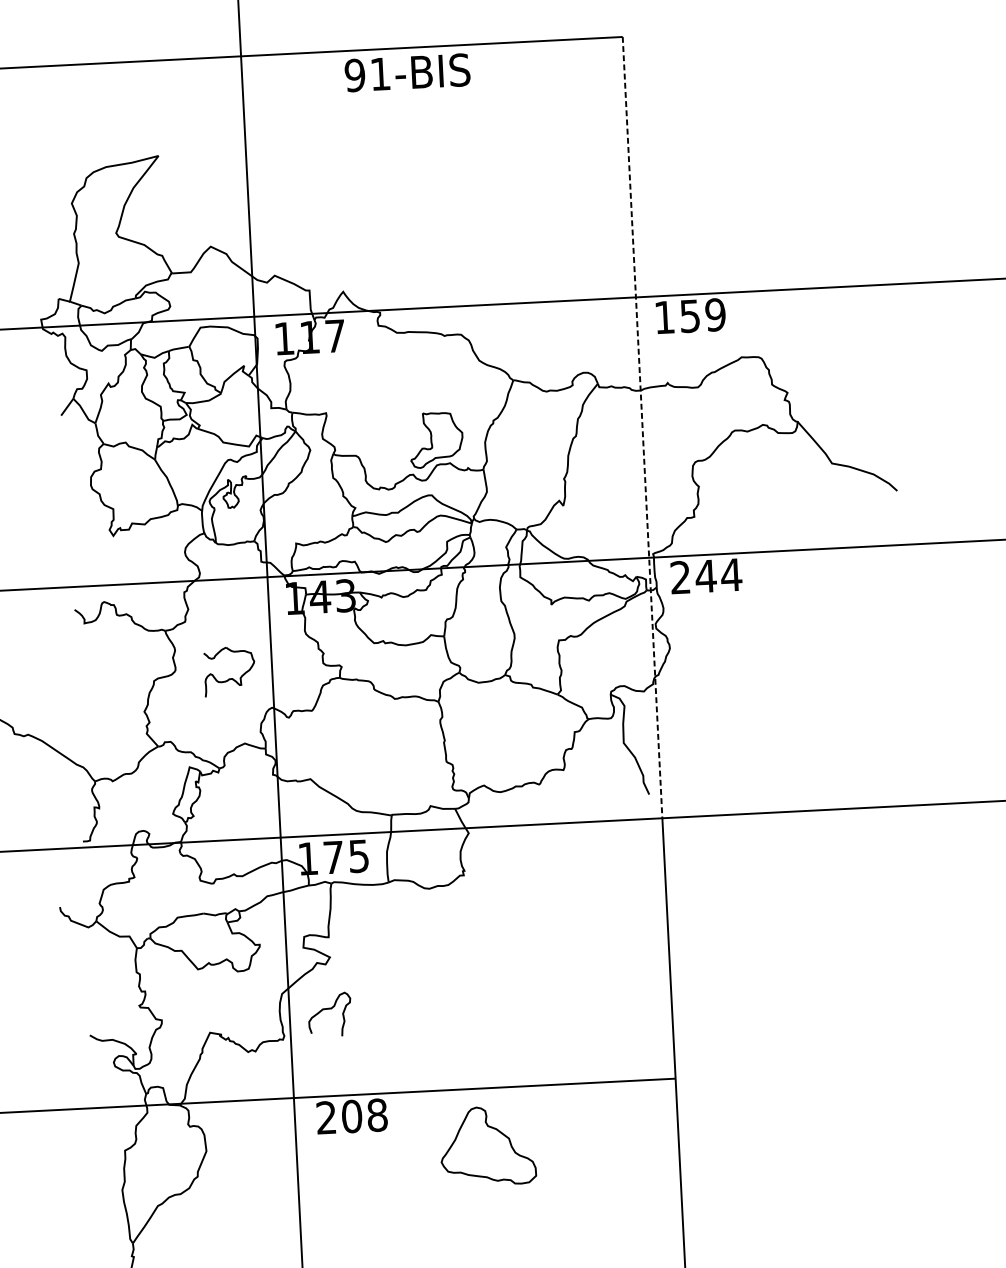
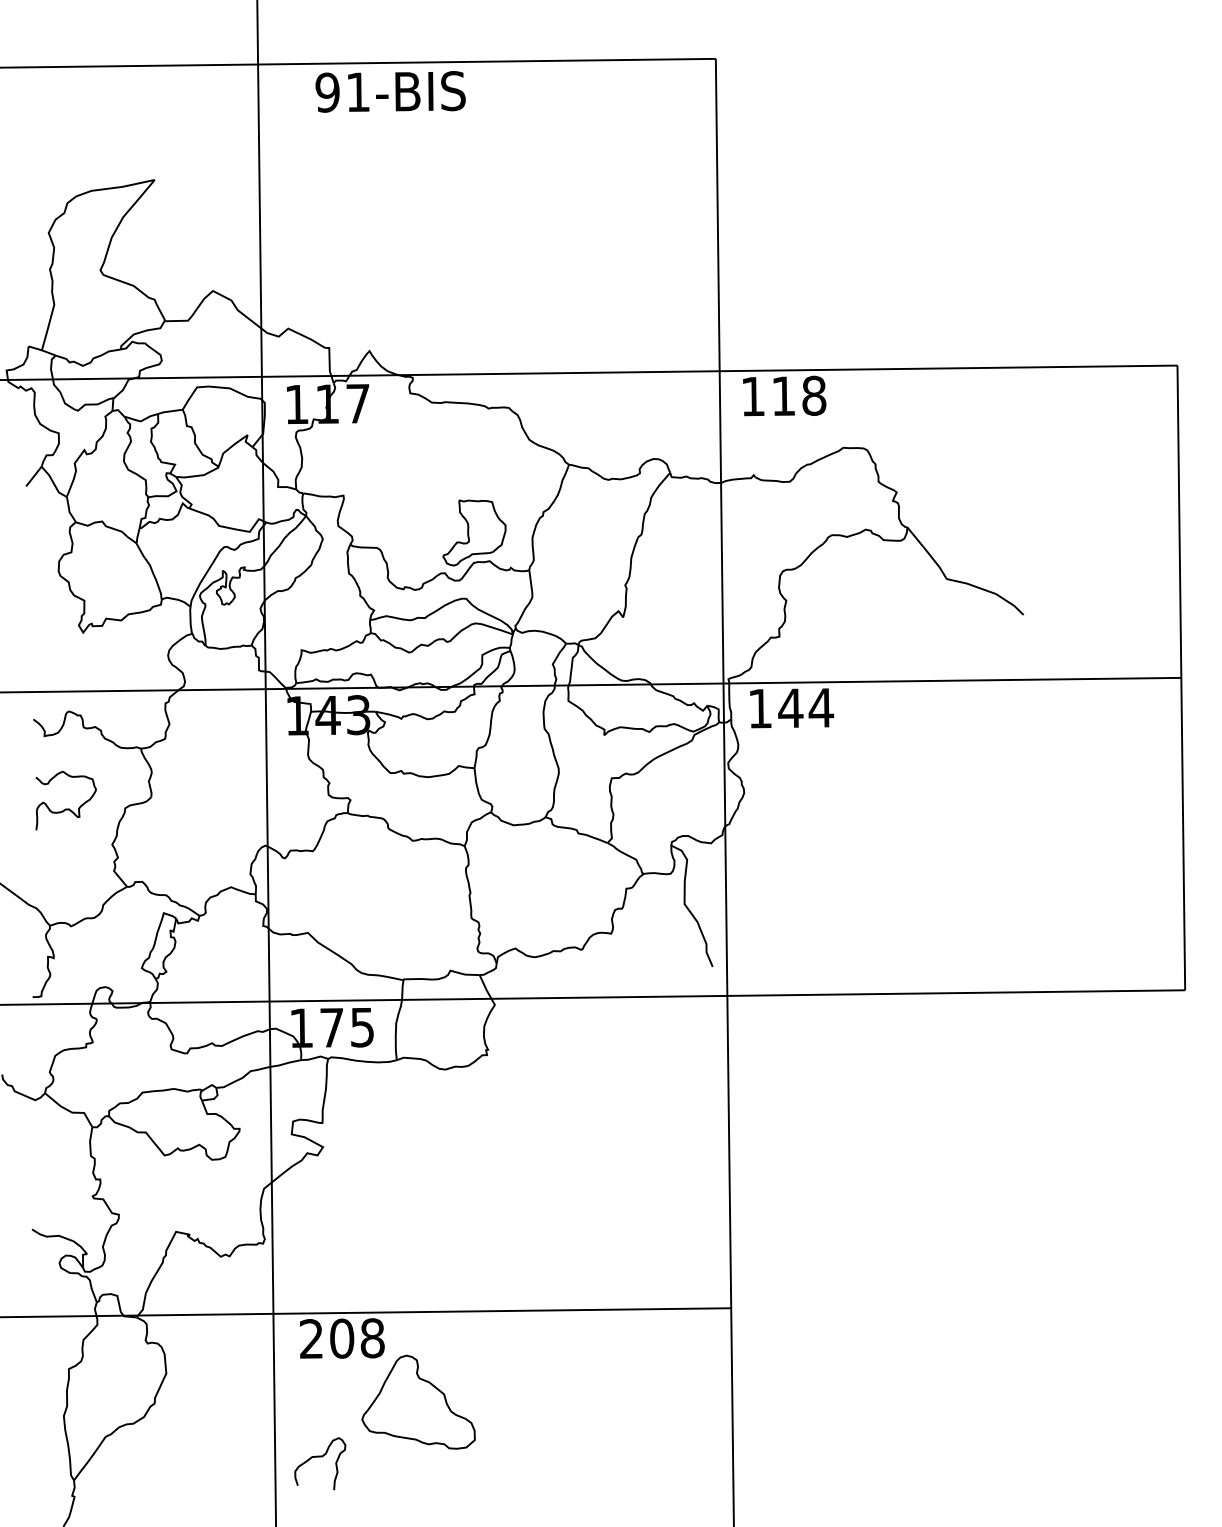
text: (407, 72) -> (390, 91), moved
text: (703, 315) -> (799, 395), 159 -> 118
line: (642, 427) -> (721, 527), dashed -> solid
text: (679, 577) -> (759, 708), 244 -> 144
part: (229, 678) -> (65, 808), moved
curve: (329, 1009) -> (320, 1457), moved
part: (487, 1145) -> (418, 1401), moved

